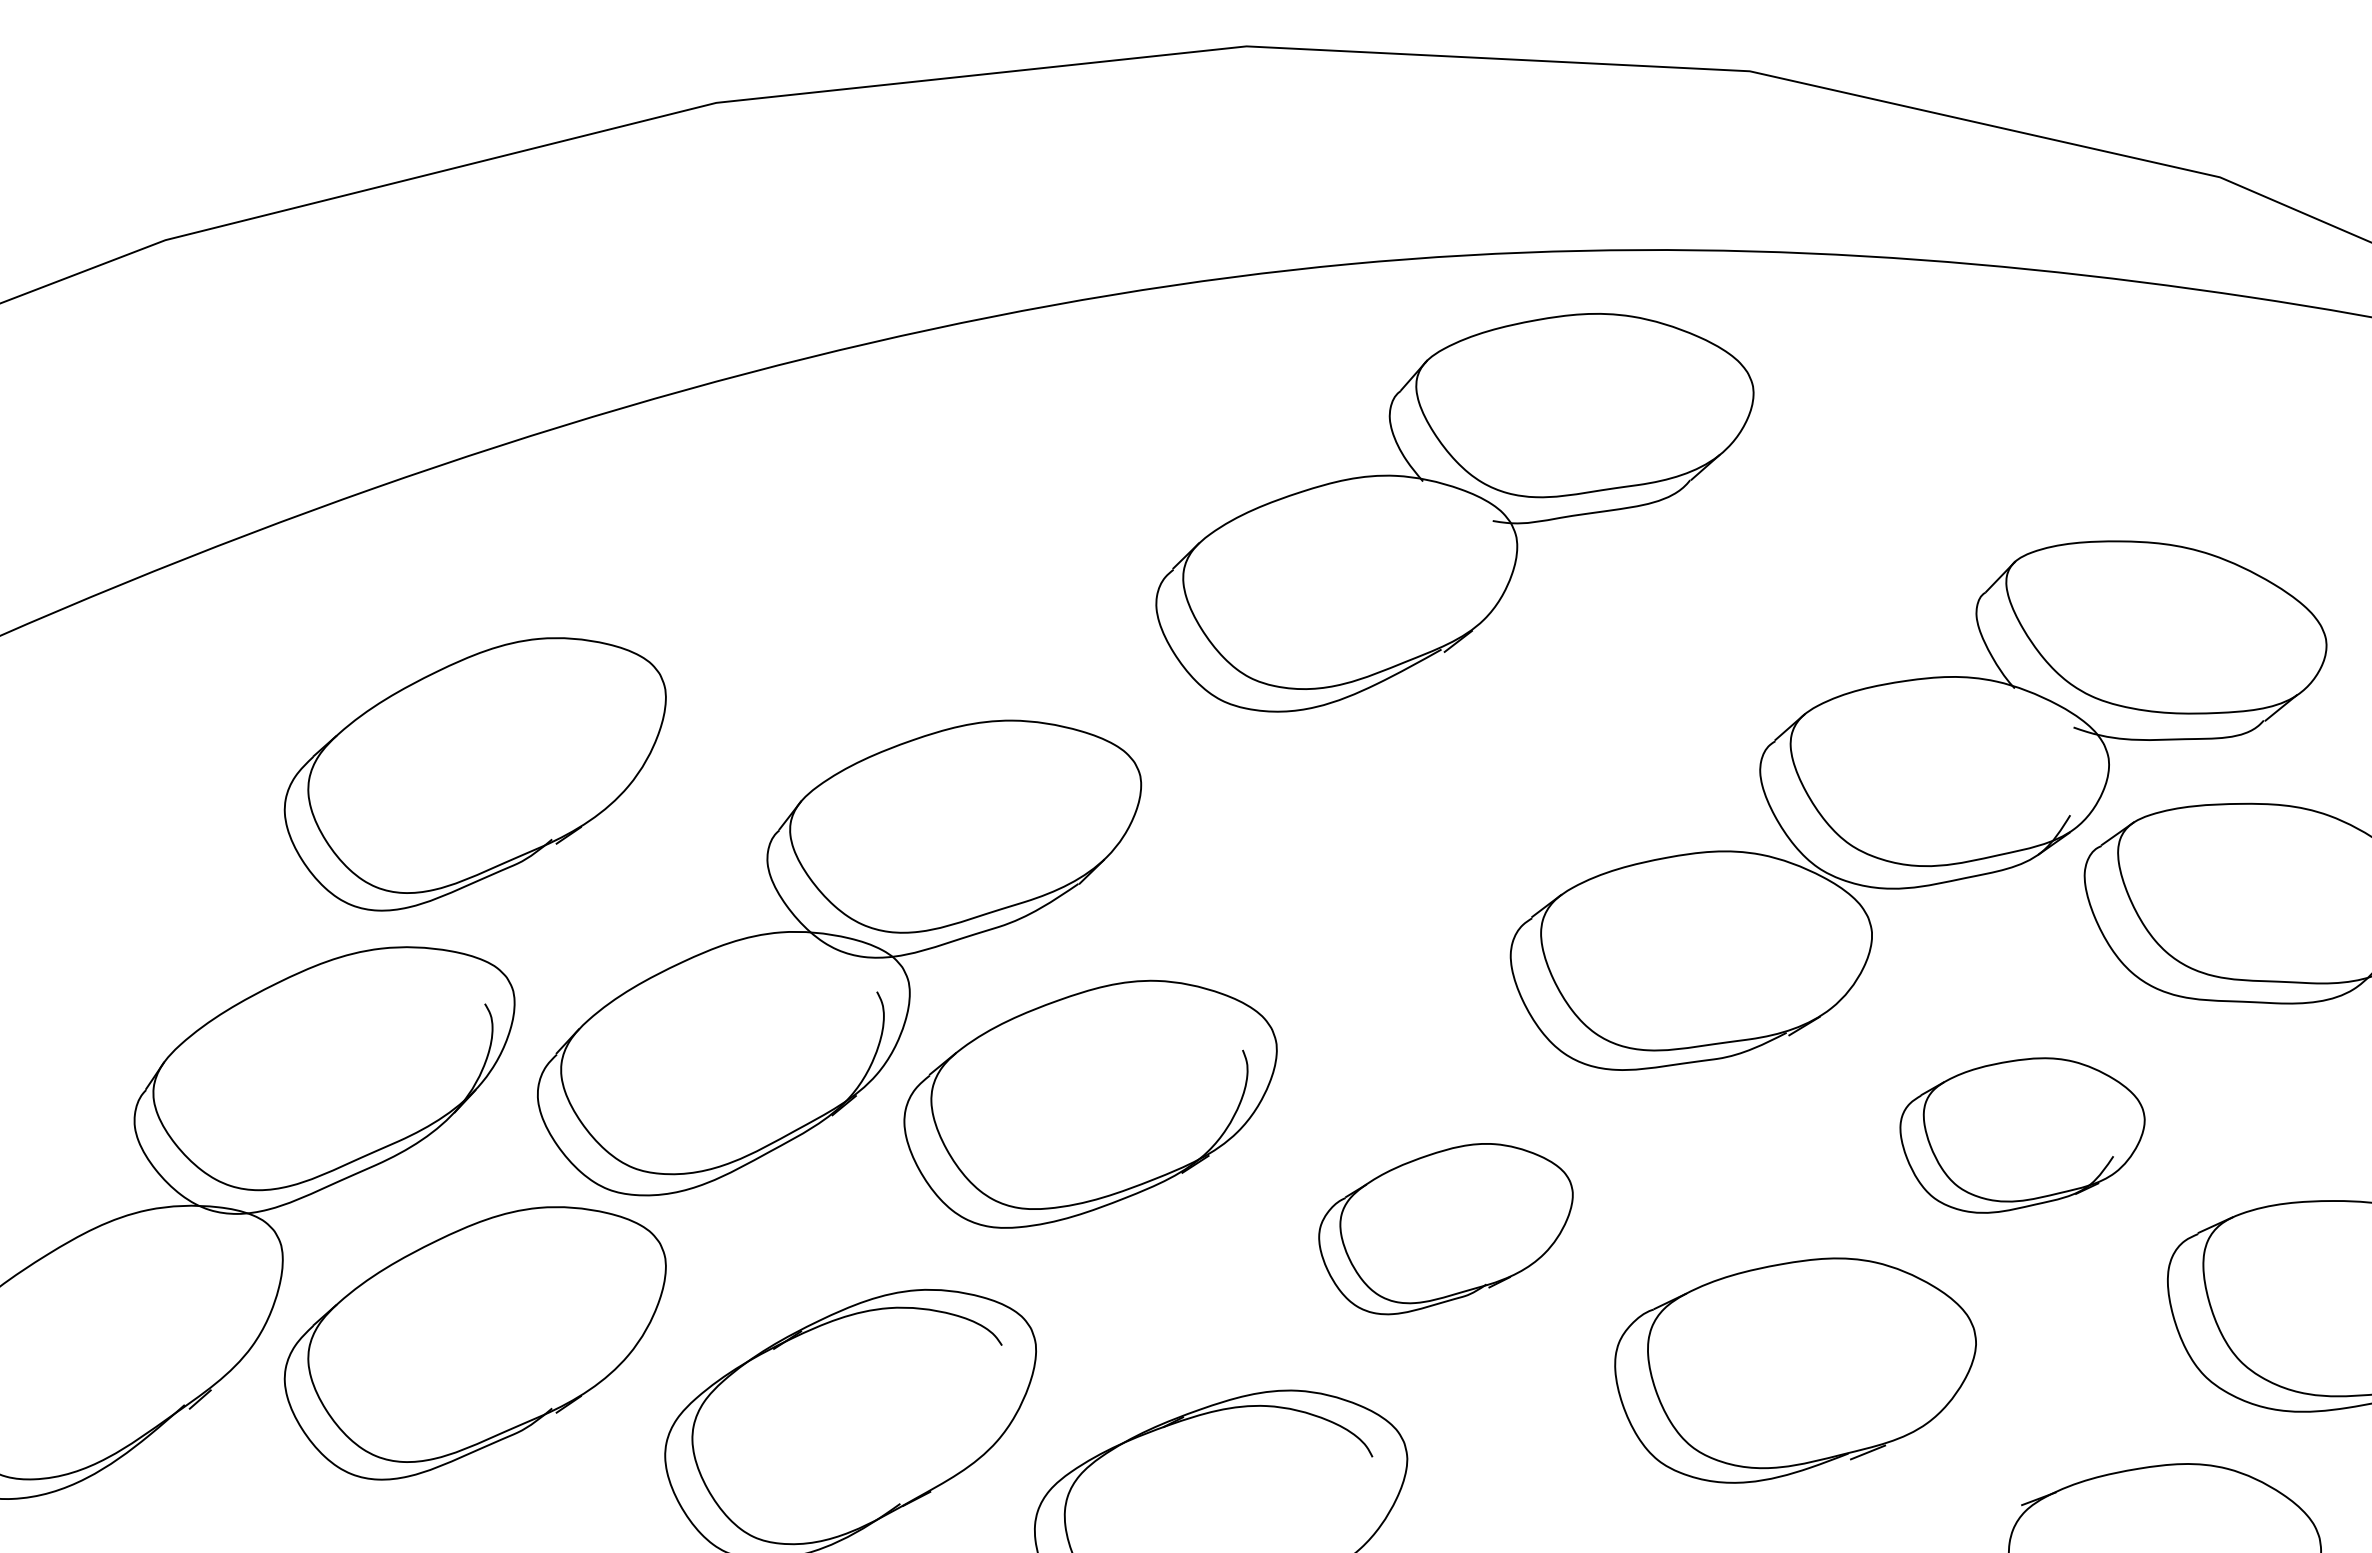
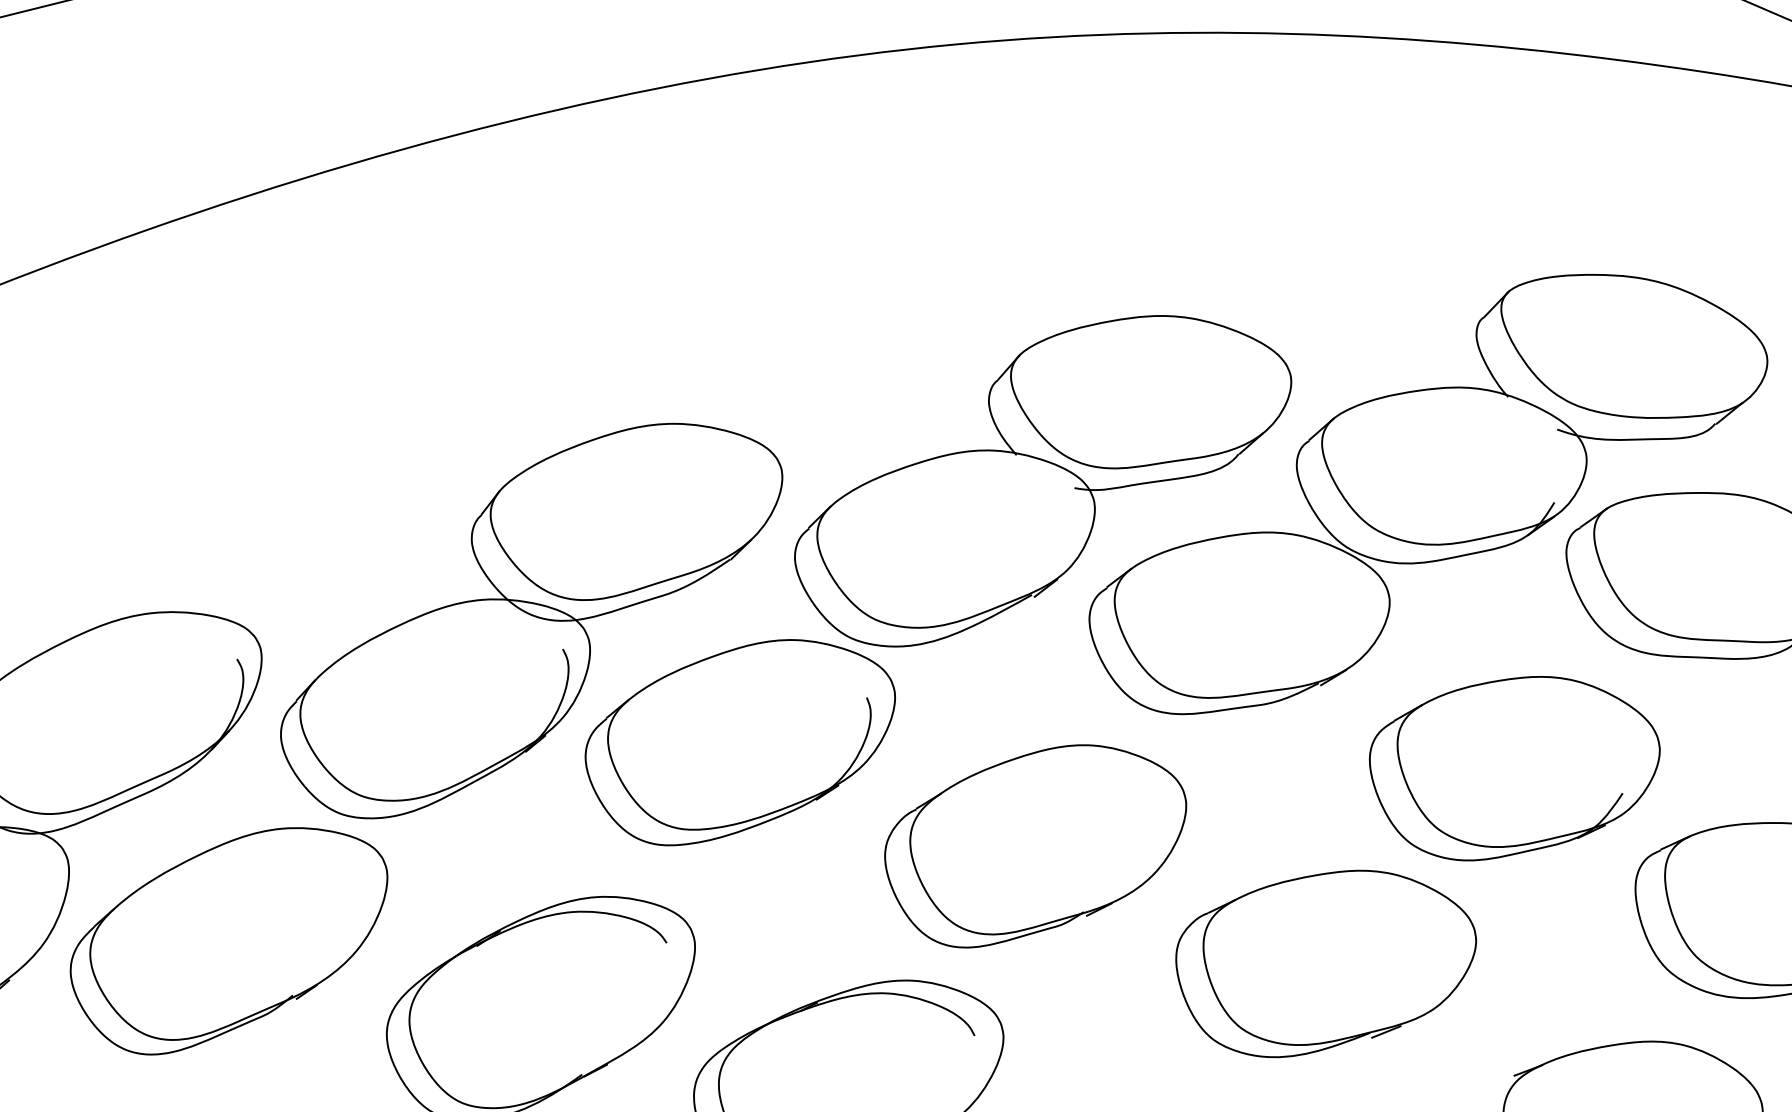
part: (1454, 512) -> (1042, 481), moved
part: (474, 774) -> (228, 468), removed
part: (2022, 1135) -> (1514, 768), size x1.43
part: (1445, 1228) -> (1035, 845), size x1.43

